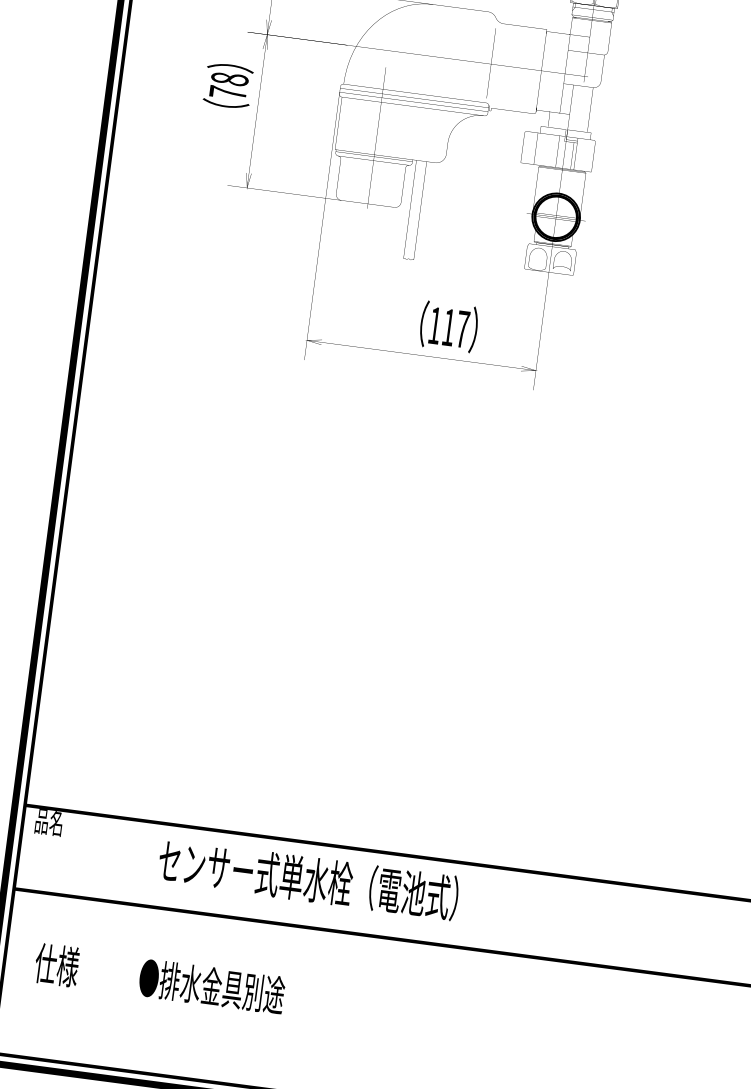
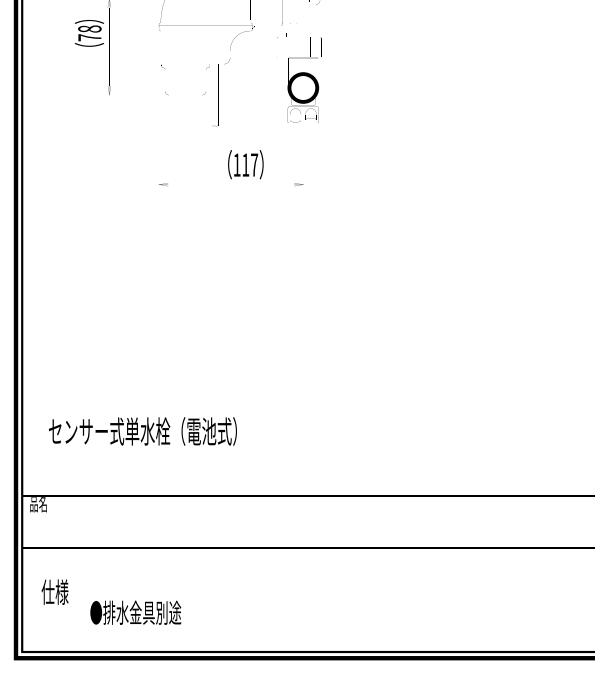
text: (307, 879) -> (142, 431), moved
text: (211, 986) -> (135, 612), moved

